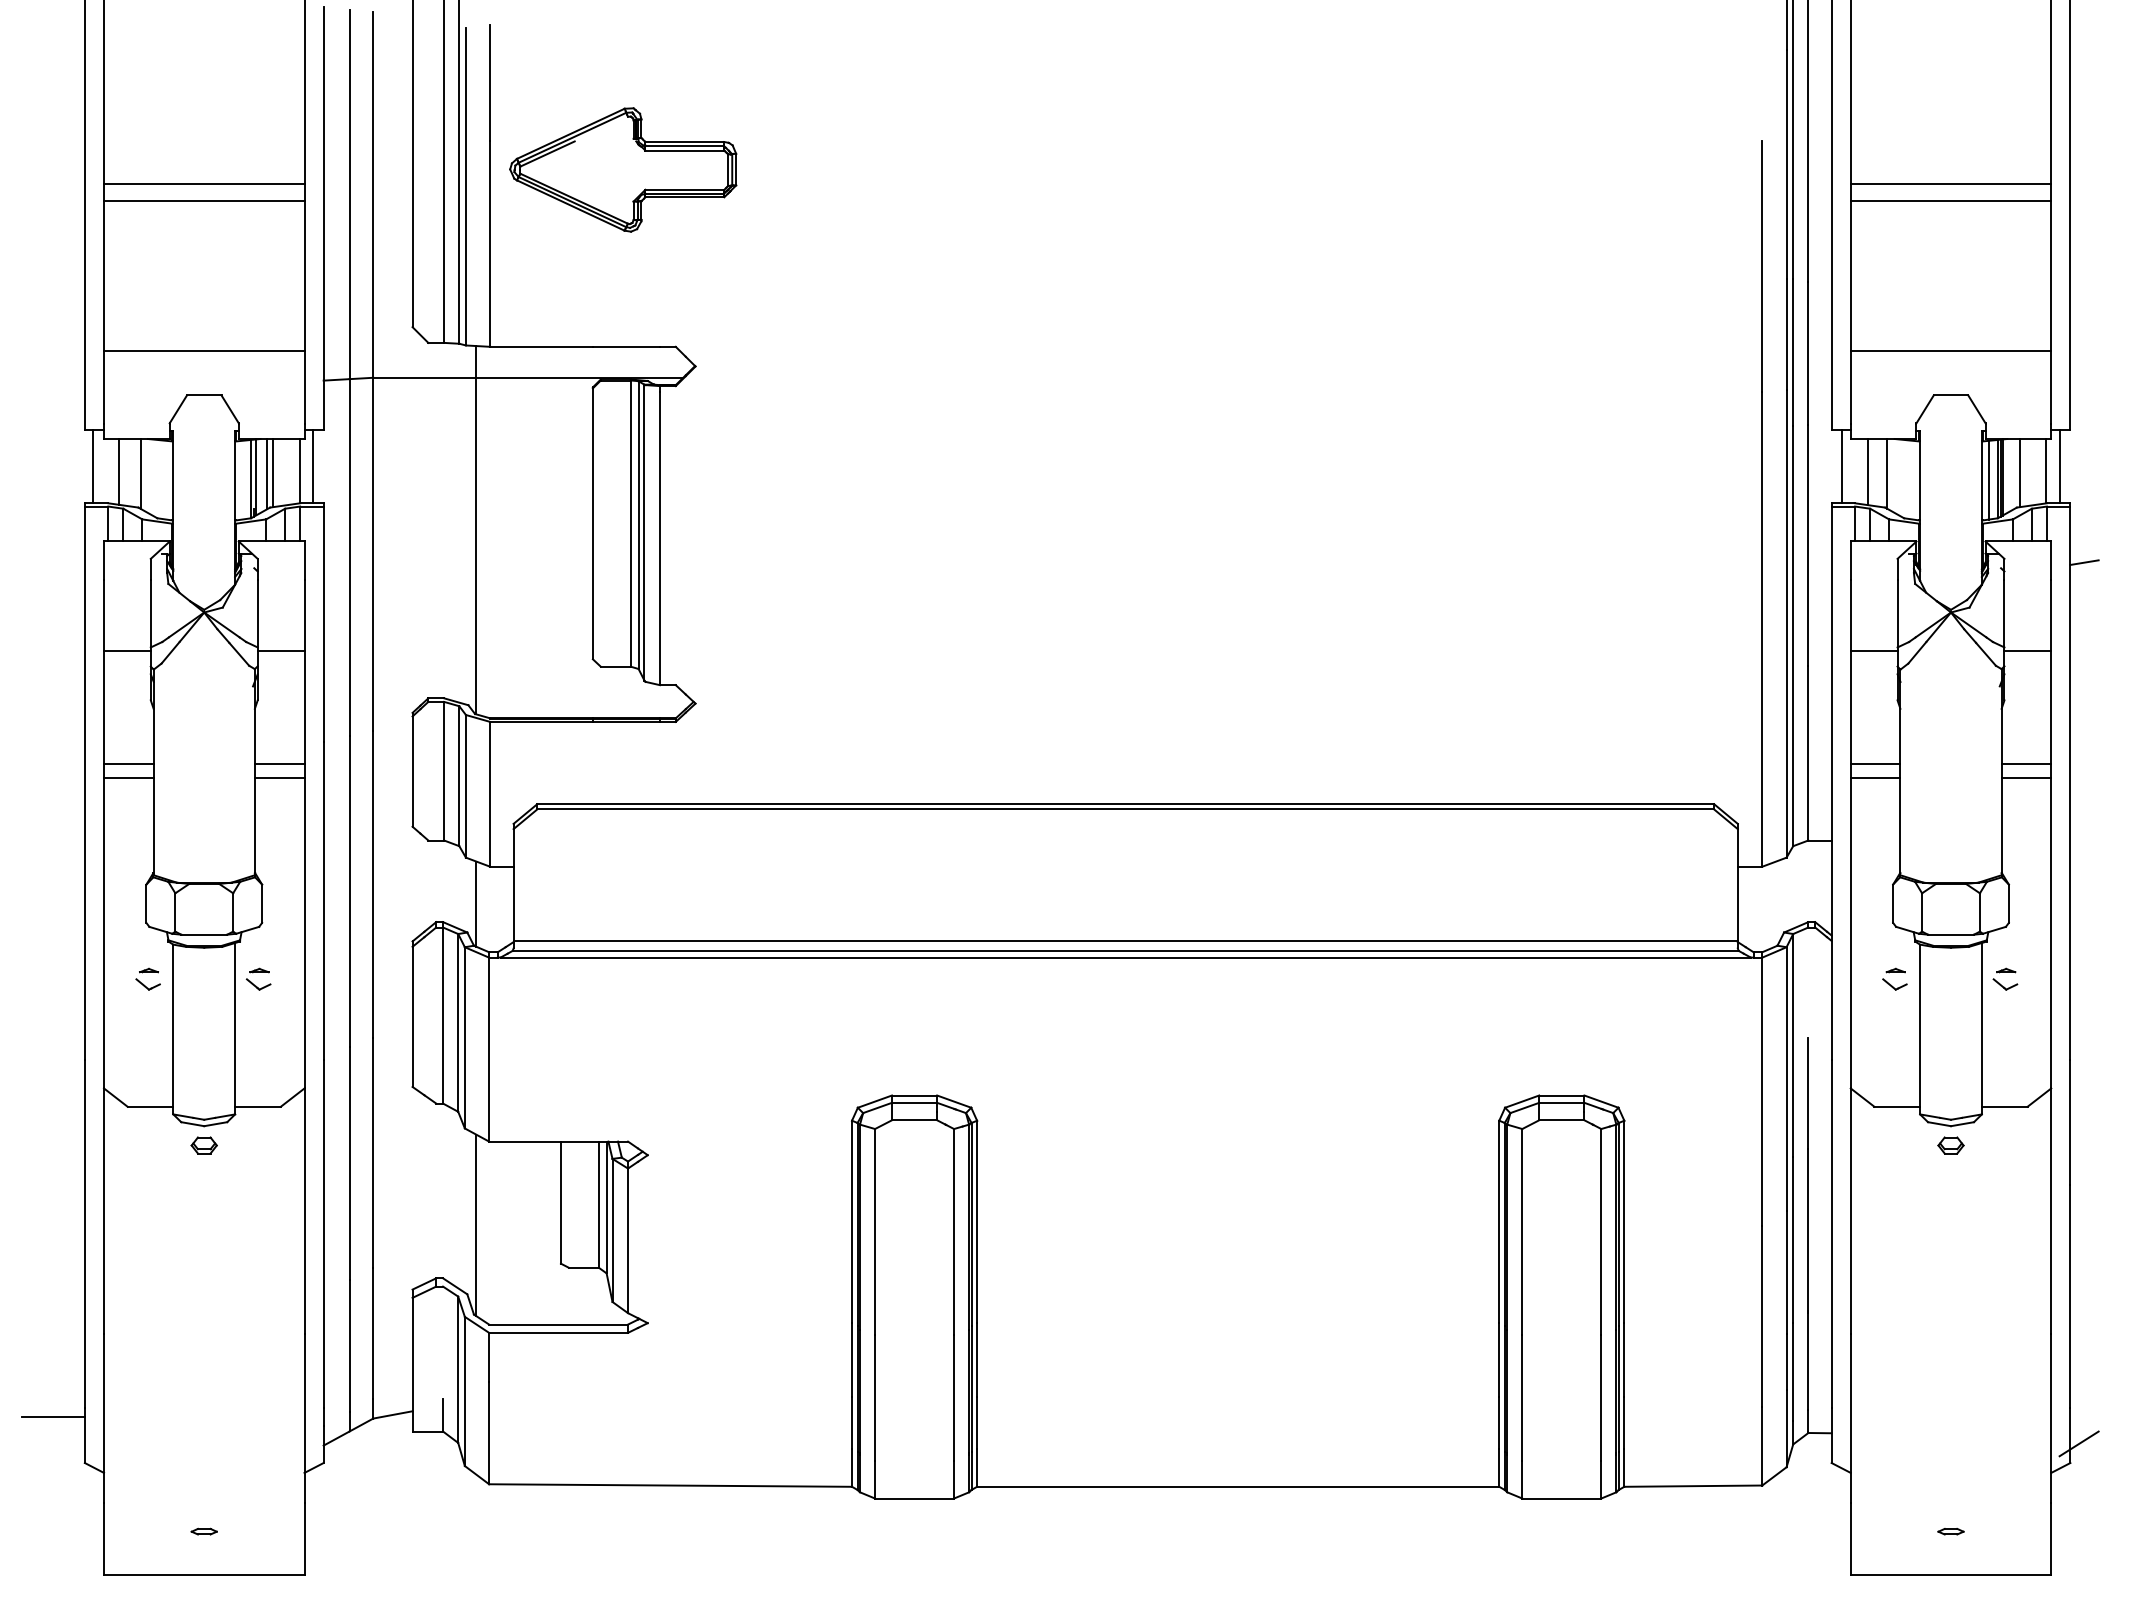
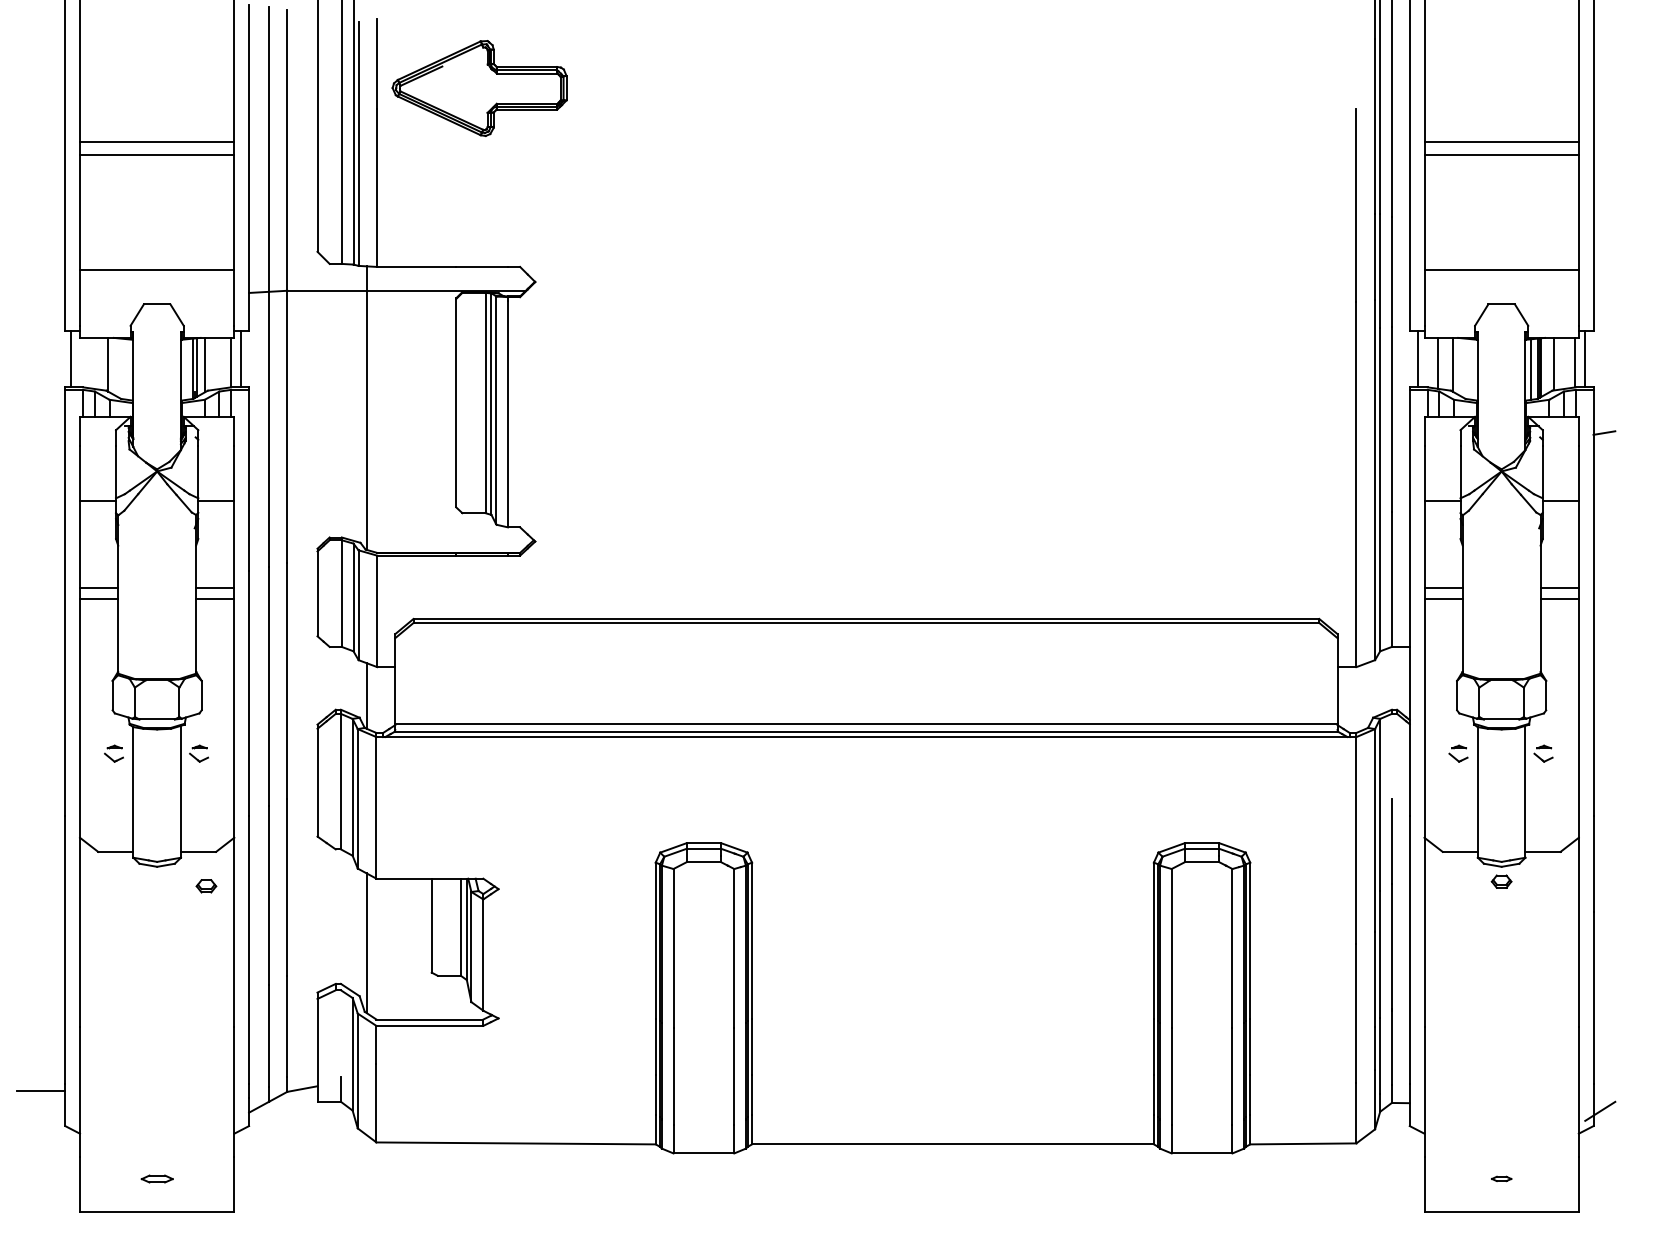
part: (623, 169) -> (479, 88), moved
line: (119, 471) -> (91, 362), removed
line: (273, 473) -> (210, 364), removed
part: (203, 1145) -> (205, 886), moved
part: (203, 1531) -> (156, 1178), size x1.6

